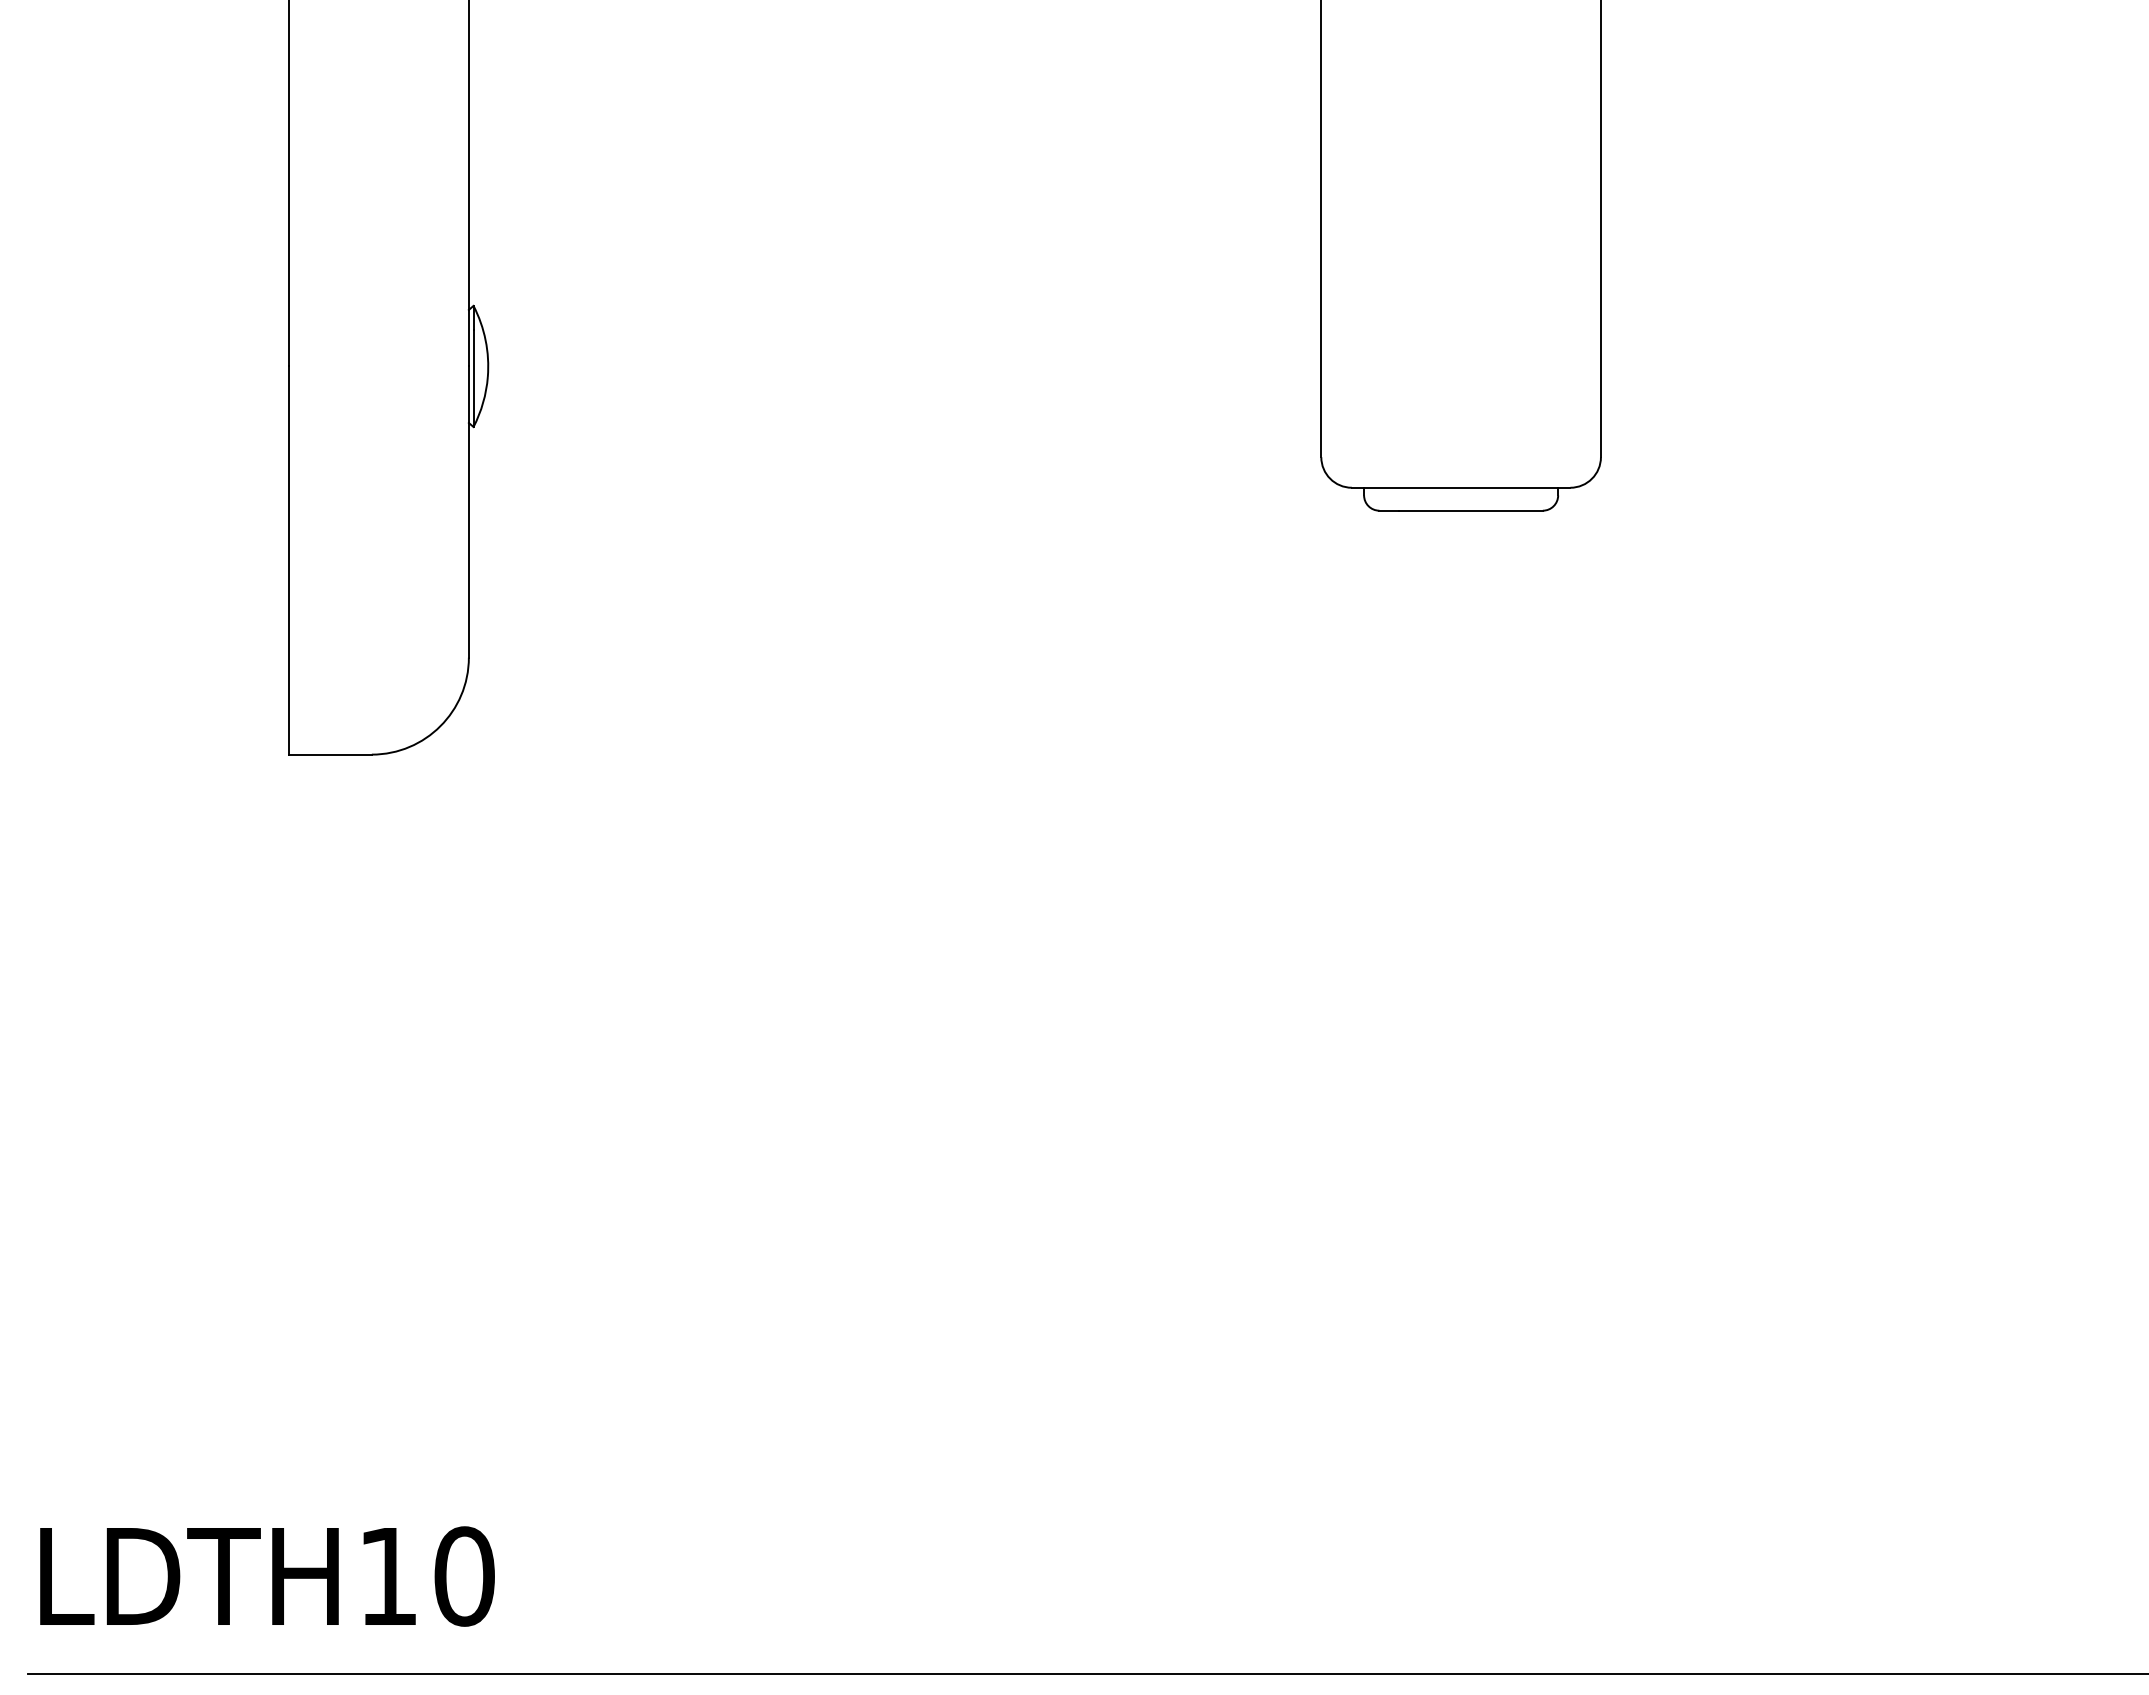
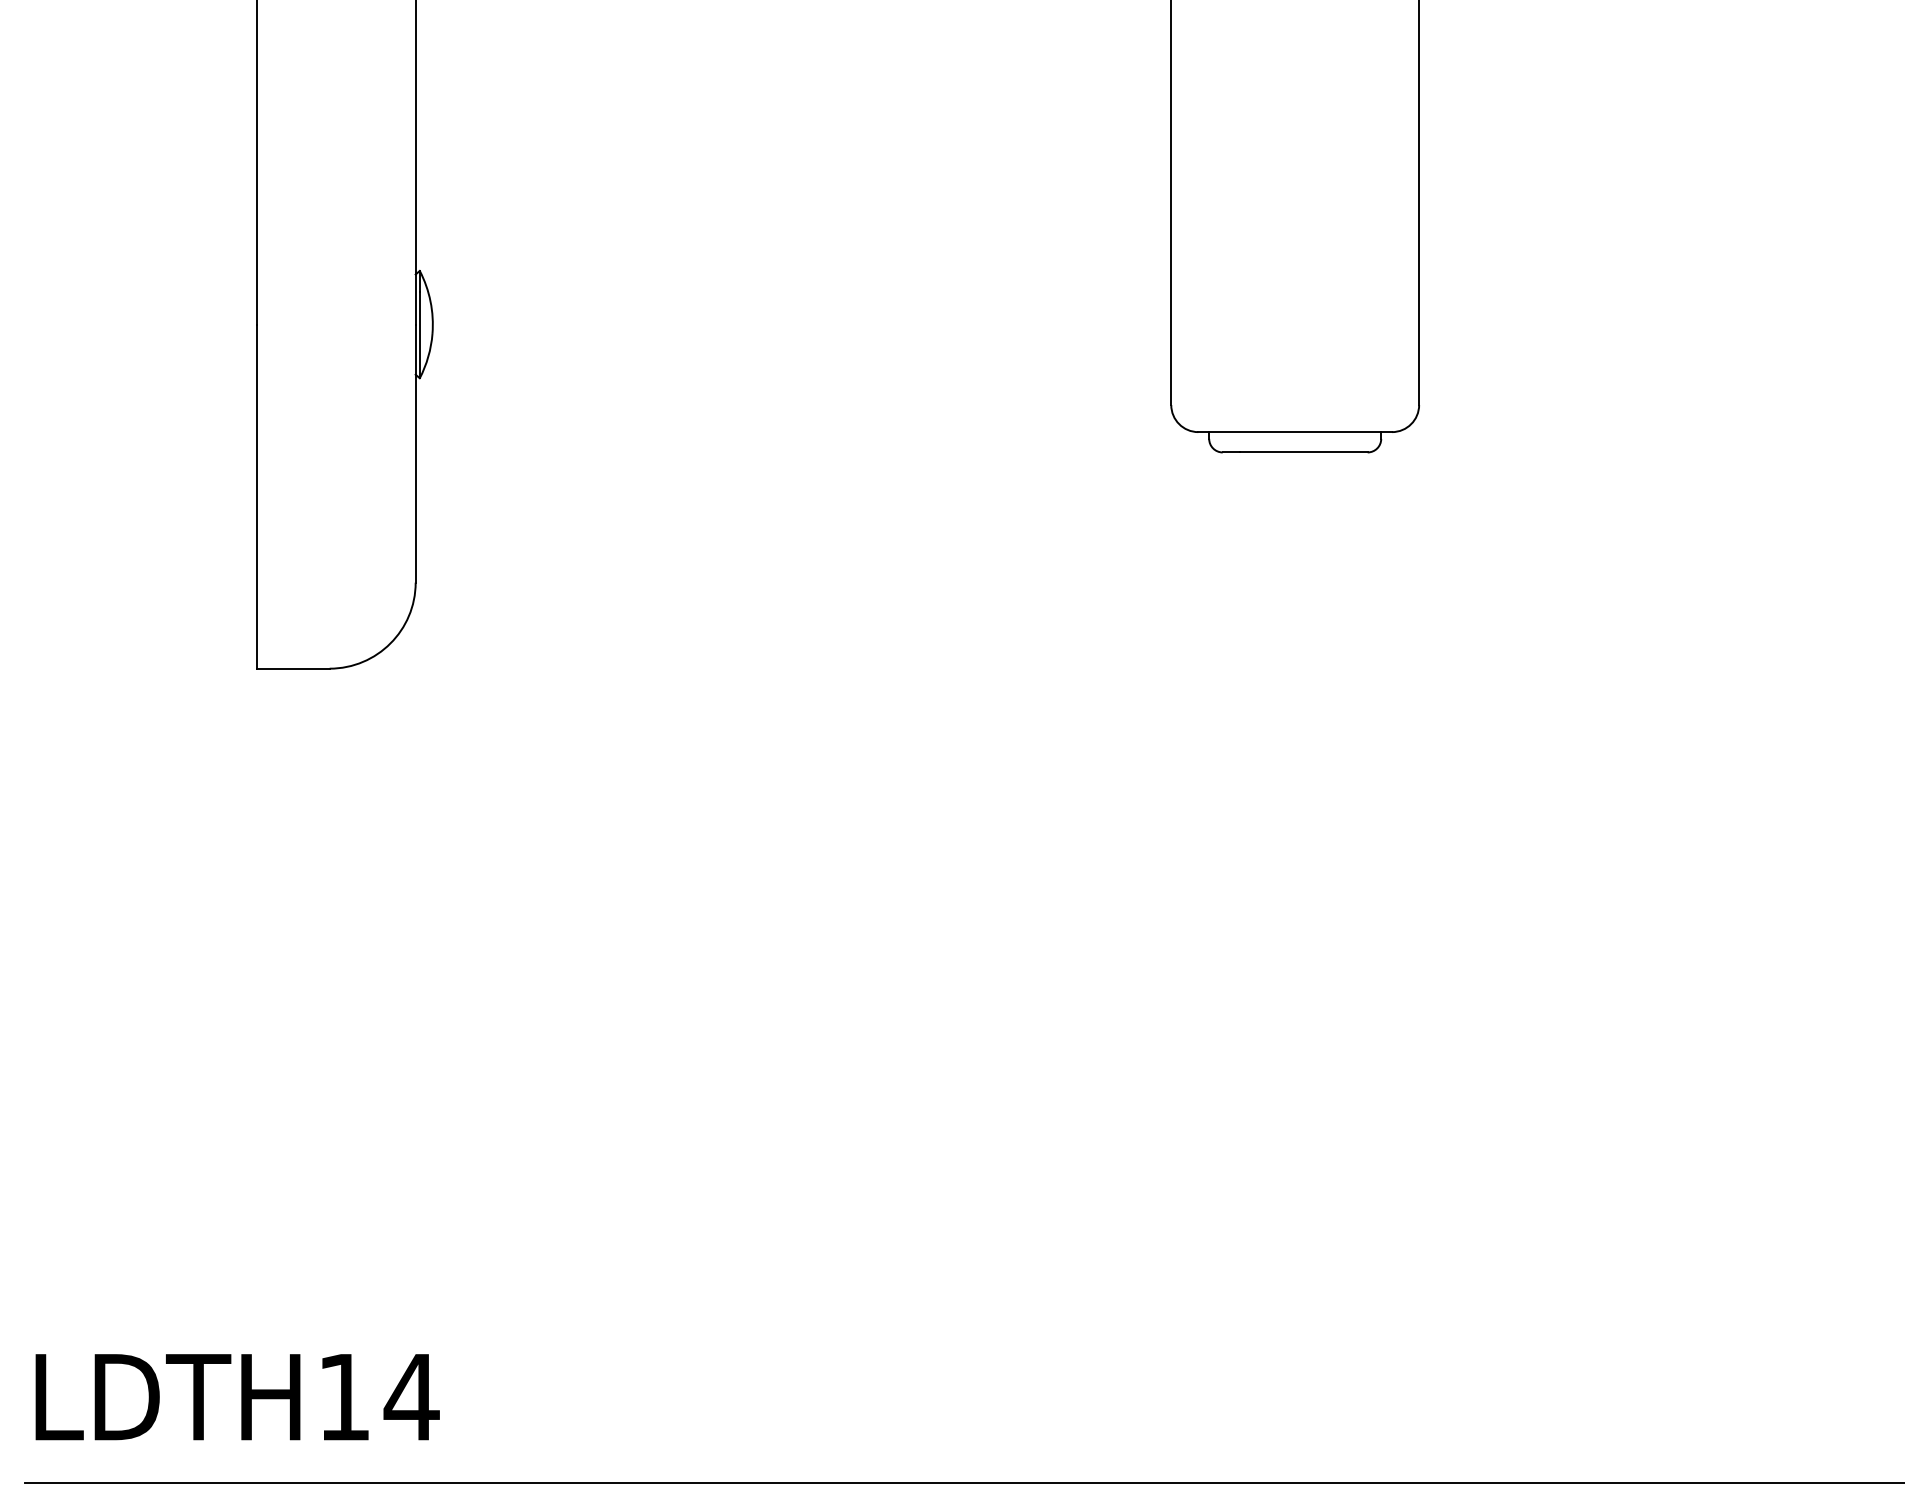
text: (464, 1576) -> (411, 1397), LDTH10 -> LDTH14

